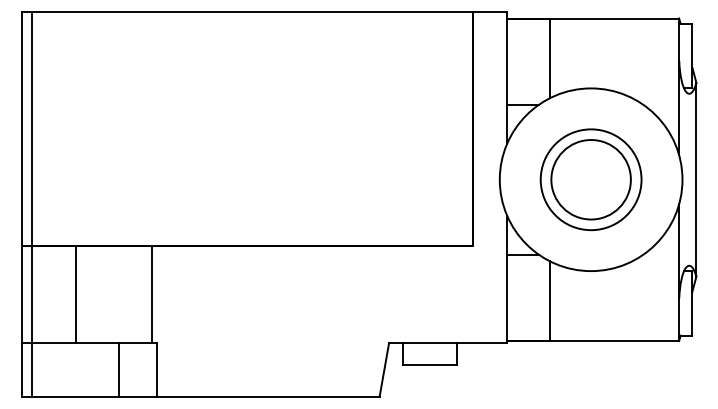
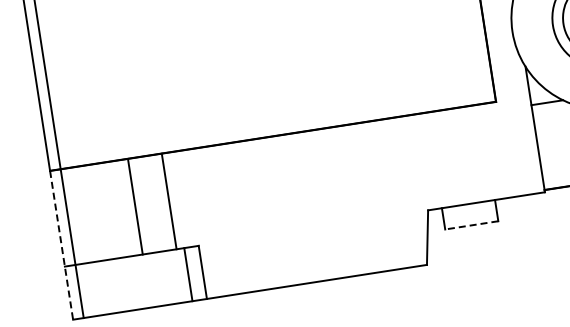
line: (76, 294) -> (135, 206), moved
line: (151, 294) -> (169, 201), moved
line: (21, 322) -> (61, 246), solid -> dashed
line: (429, 364) -> (471, 225), solid -> dashed
line: (119, 369) -> (188, 274), moved

